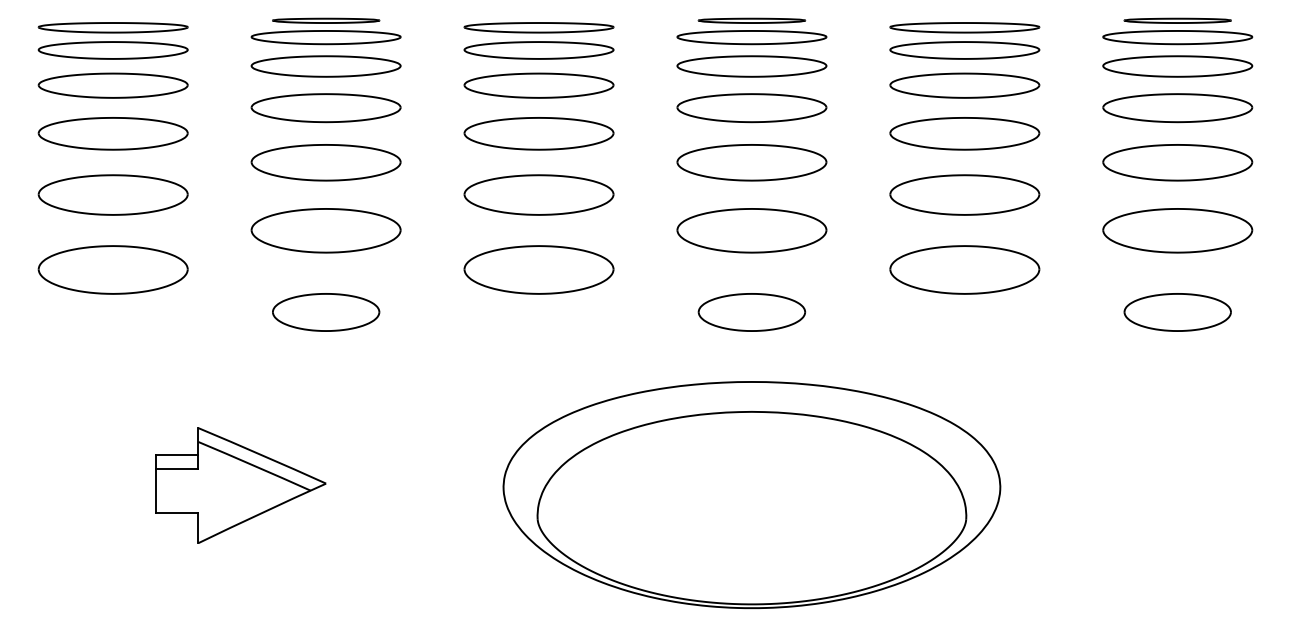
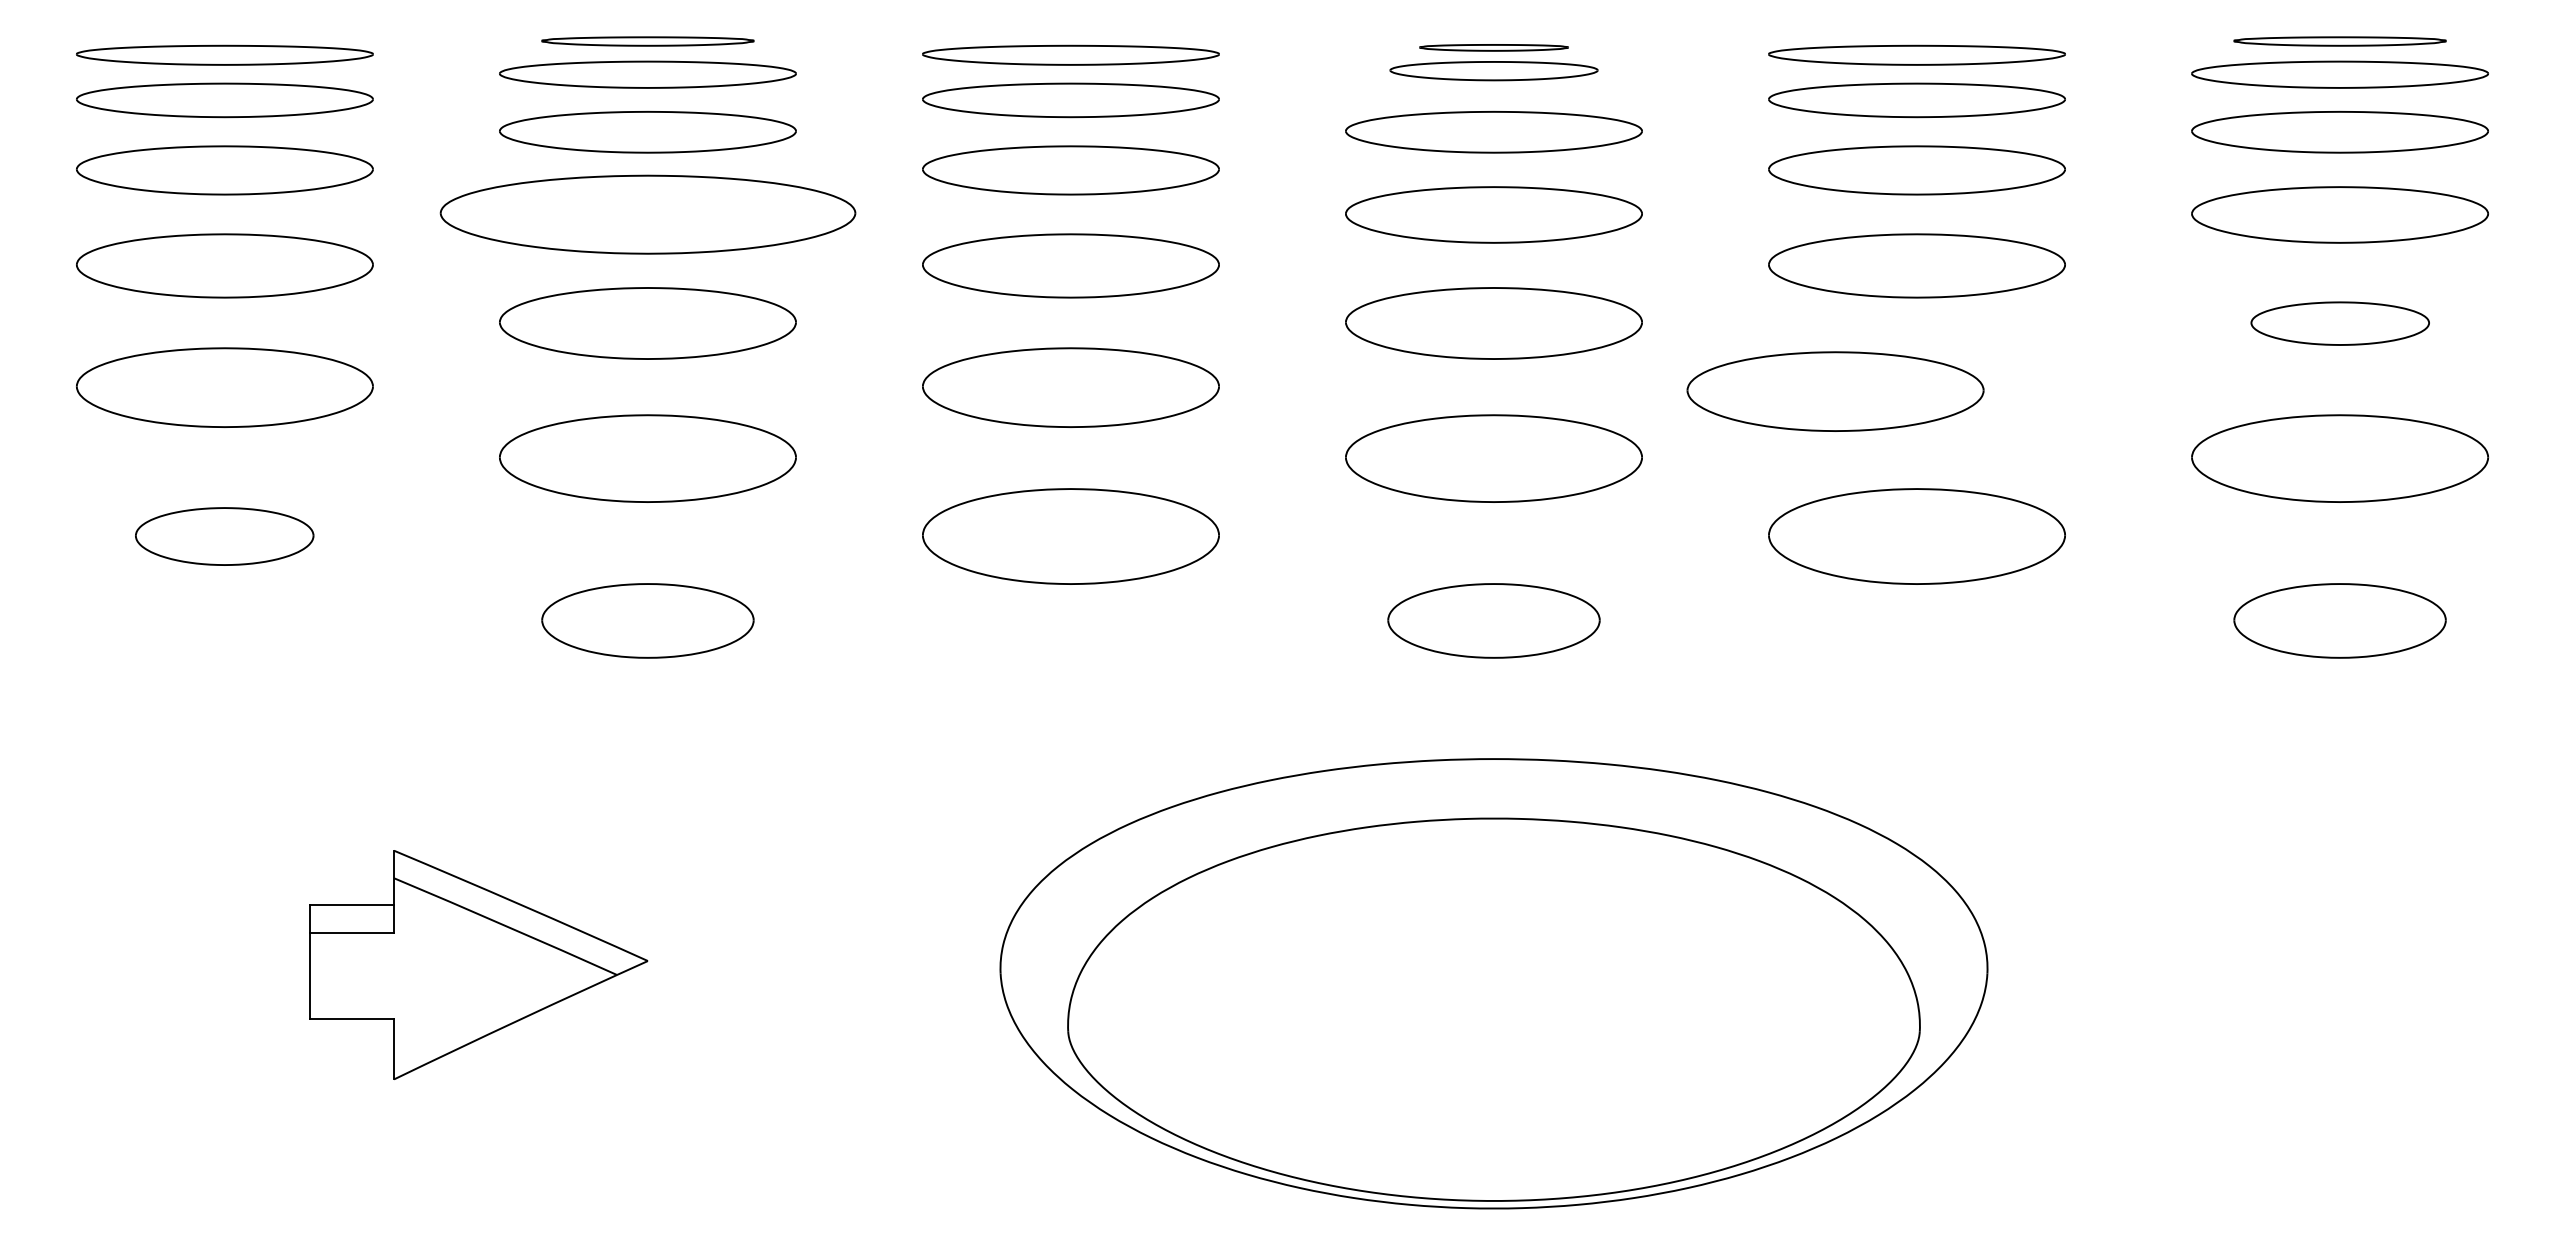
part: (751, 31) -> (1493, 62), size x0.7
part: (325, 108) -> (646, 215), size x1.4
part: (1177, 162) -> (2339, 322), size x0.6
part: (964, 194) -> (1834, 390), moved
part: (112, 269) -> (223, 535), size x0.6

